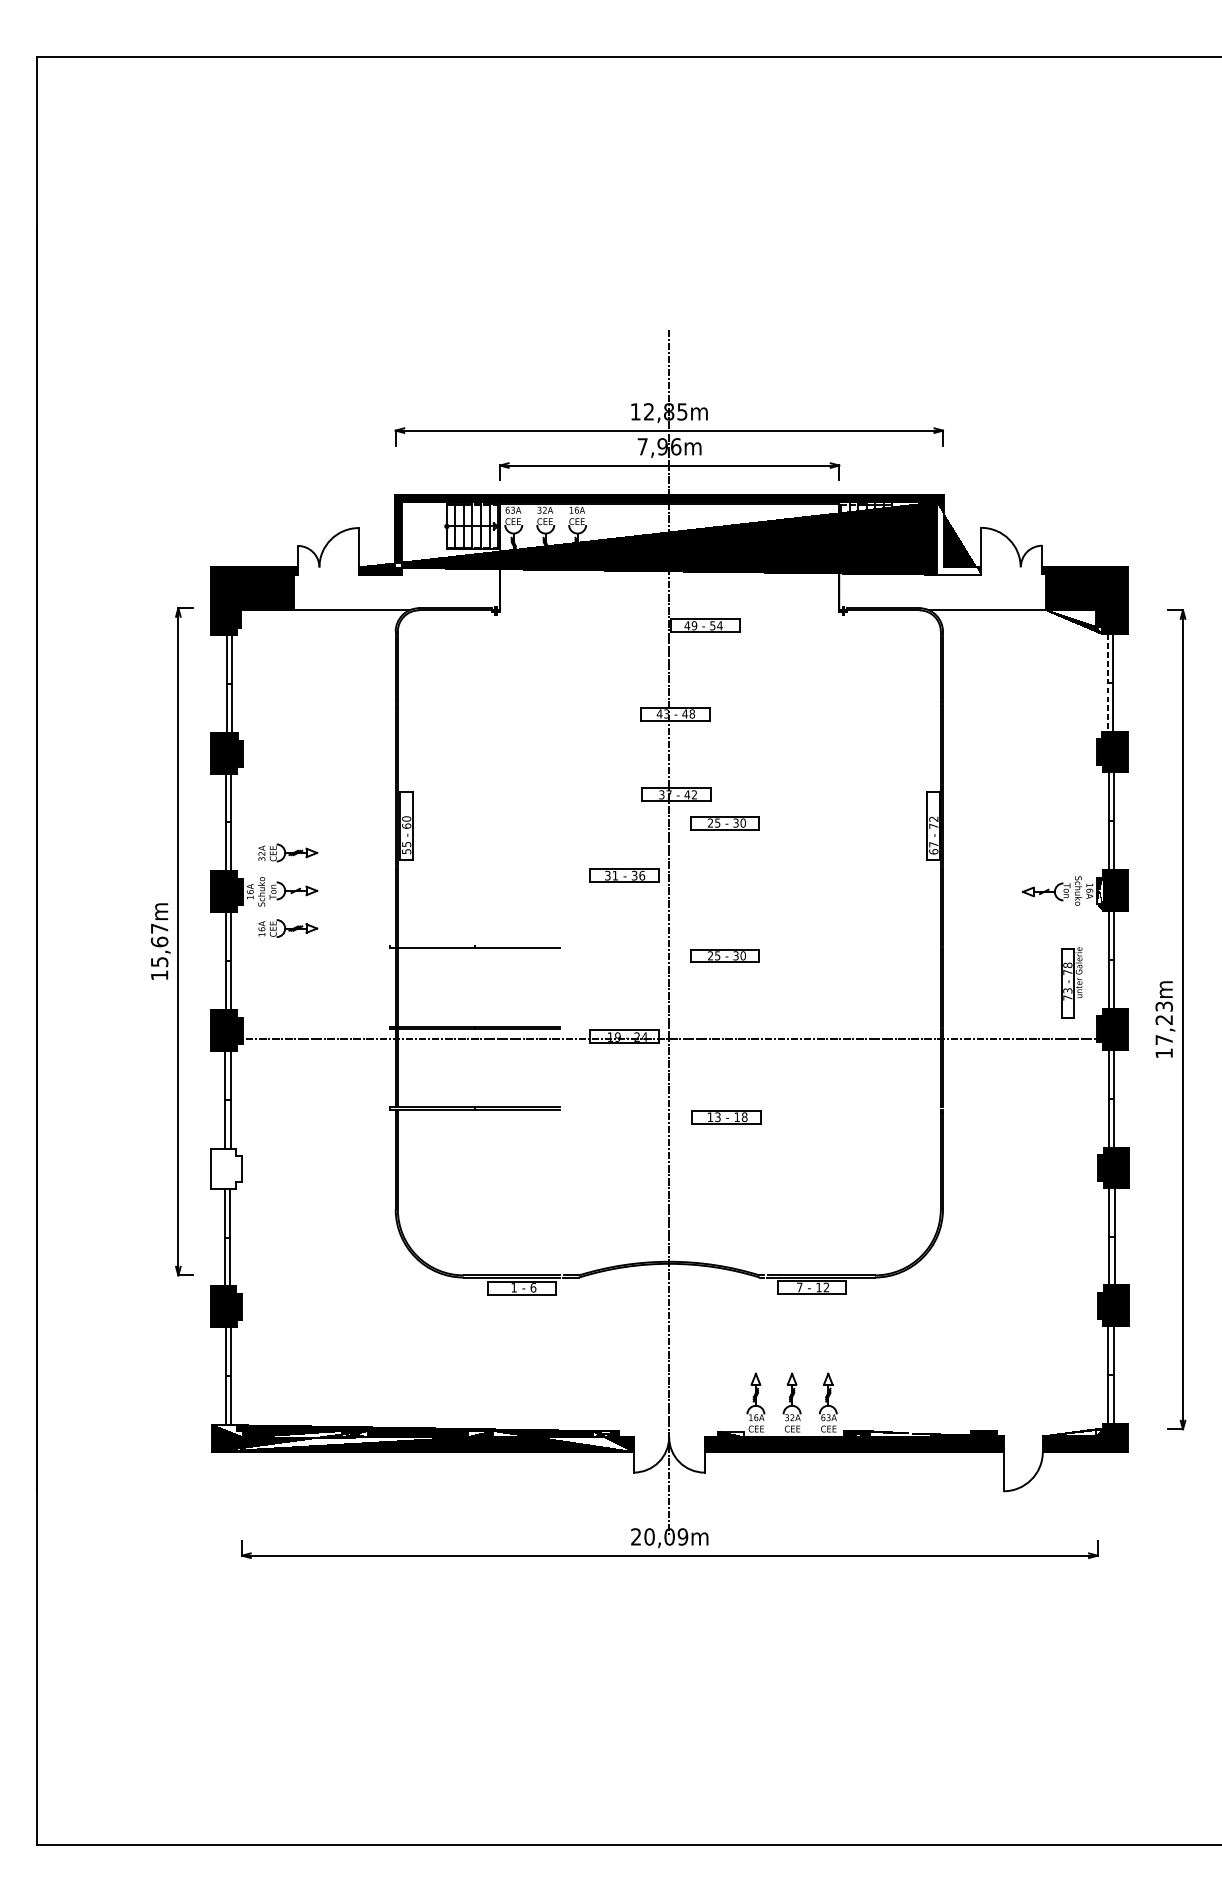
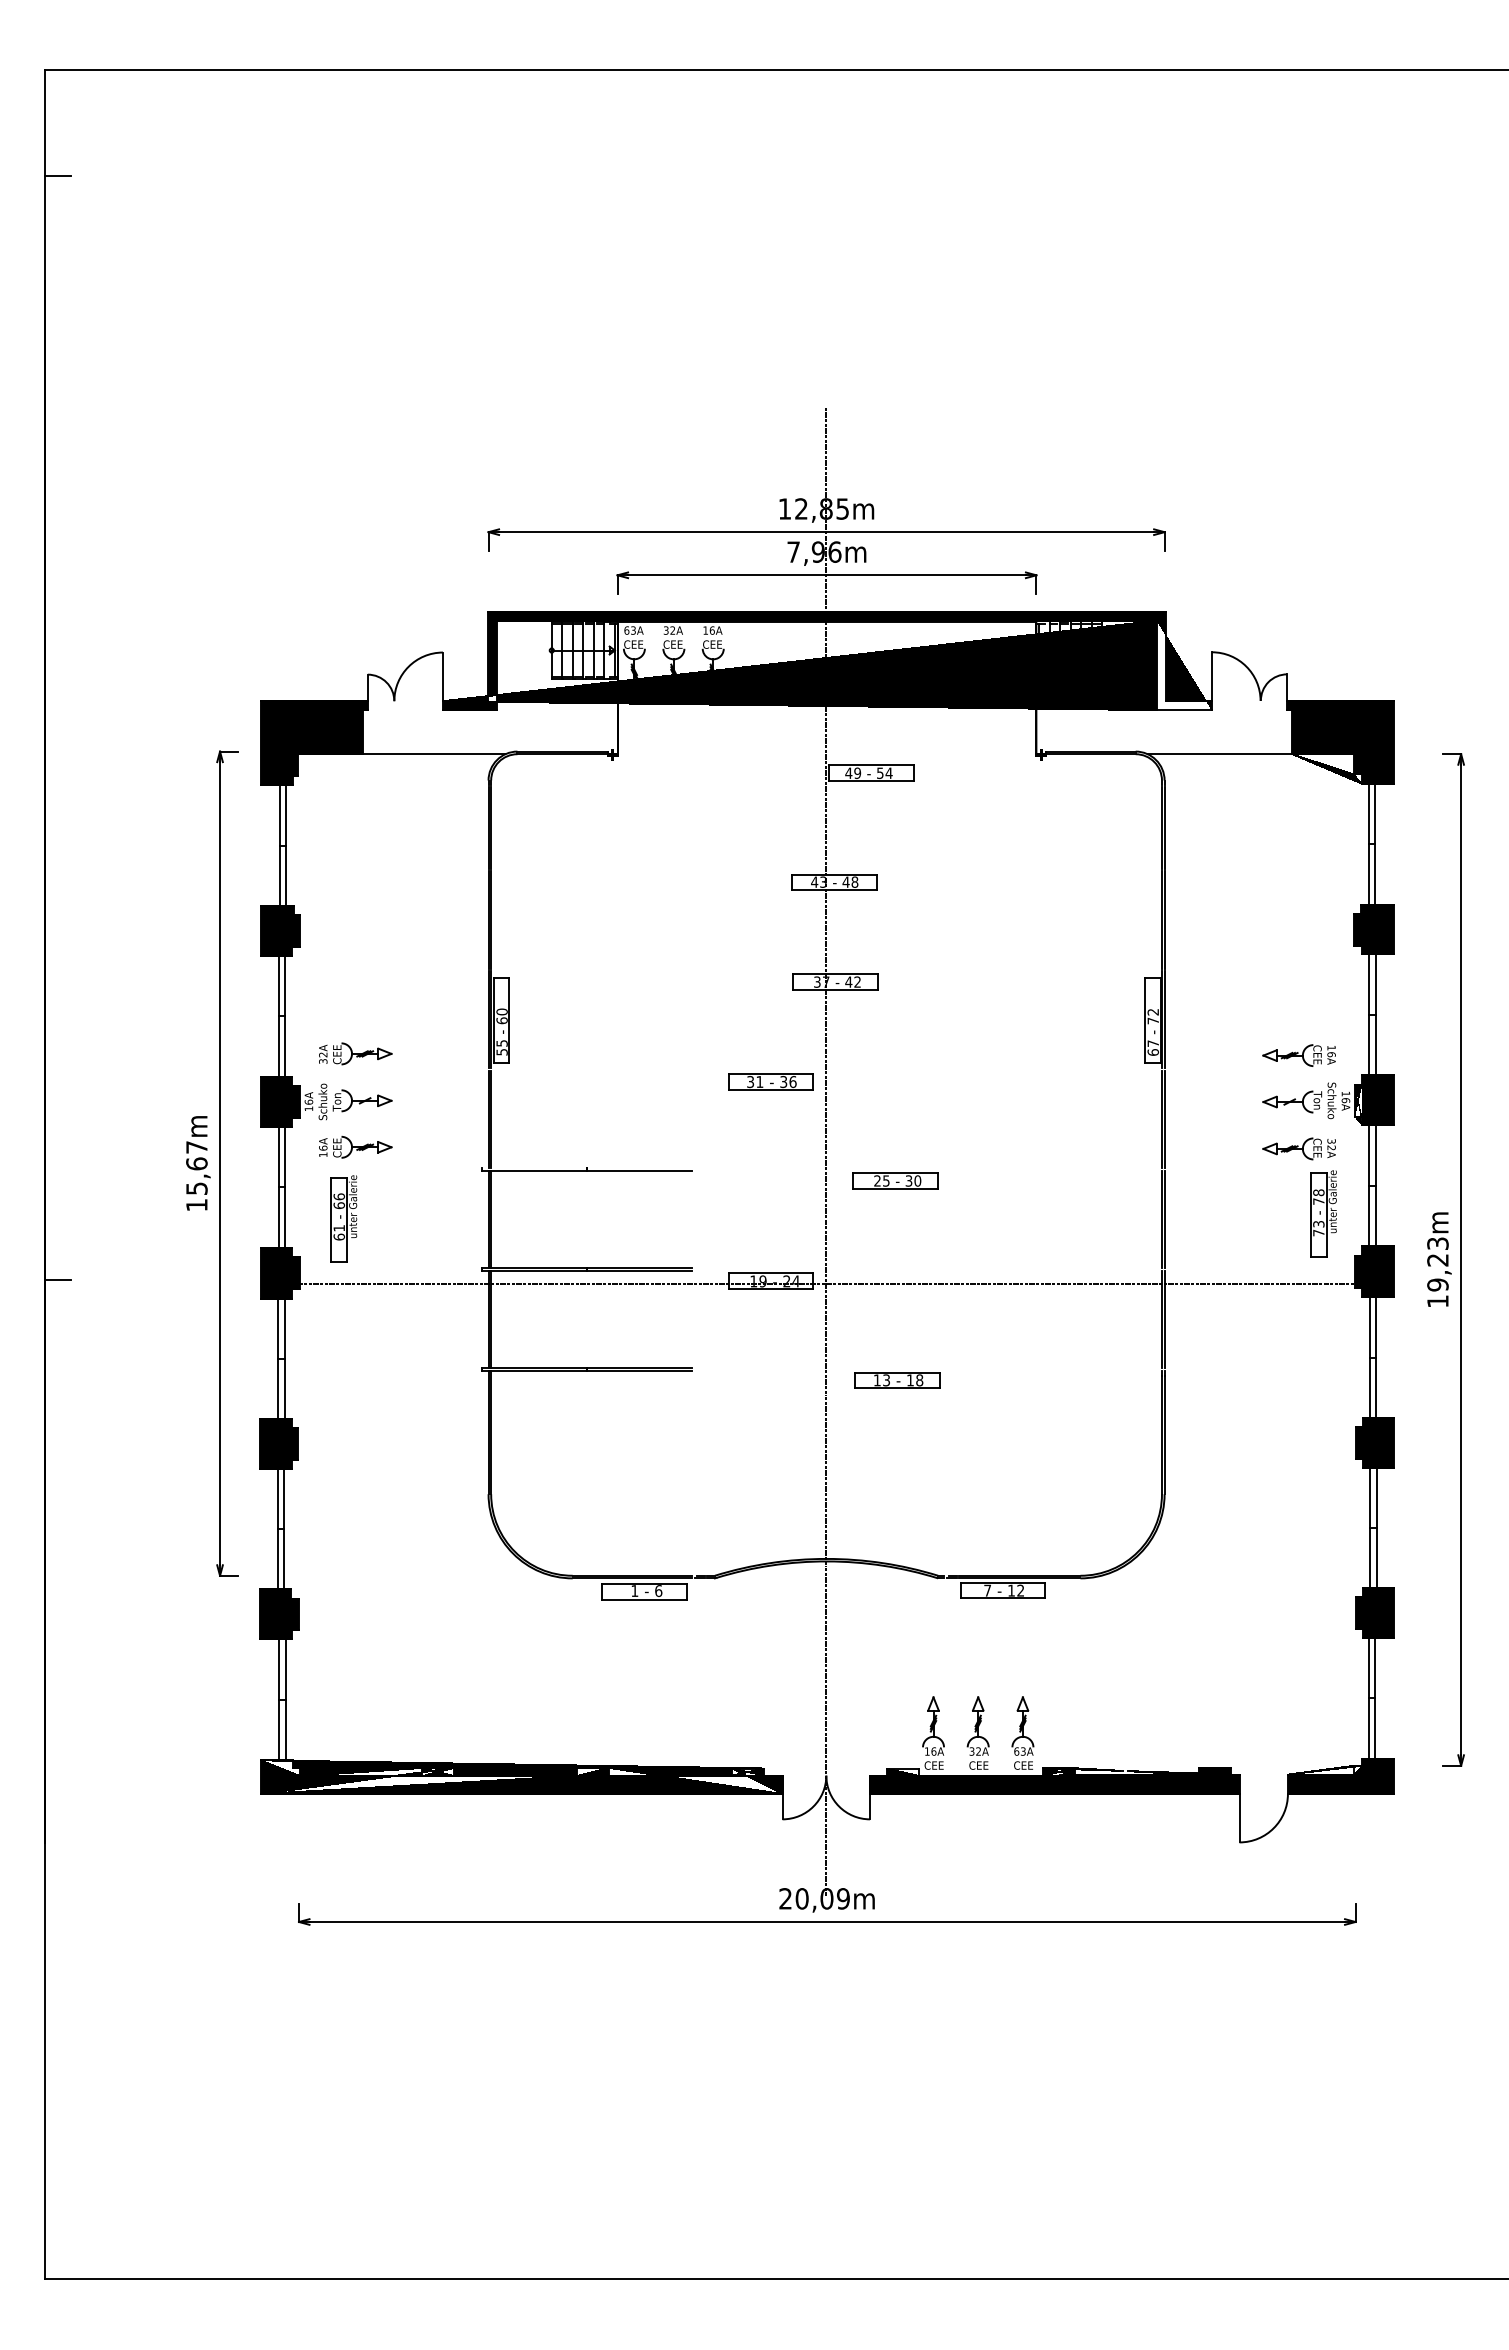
line: (47, 141) -> (58, 175), added
line: (1108, 683) -> (1368, 844), dashed -> solid
part: (725, 822) -> (895, 1016), removed
part: (1051, 854) -> (1298, 1055), added
part: (1051, 929) -> (1298, 1148), added
part: (278, 986) -> (343, 1218), added
line: (47, 1036) -> (58, 1280), added
text: (1163, 1039) -> (1437, 1284), 17,23m -> 19,23m
hatch: (226, 1169) -> (279, 1444), added

